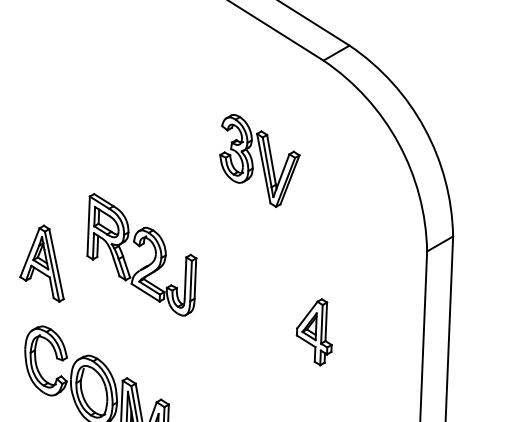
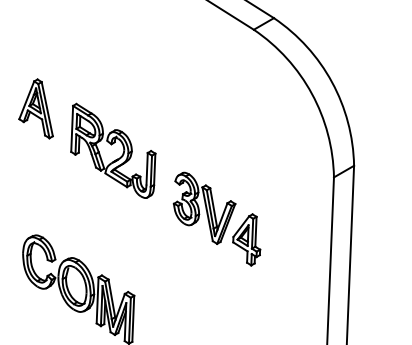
part: (259, 159) -> (204, 207), moved
part: (142, 254) -> (113, 150), moved
part: (41, 263) -> (35, 108), moved

